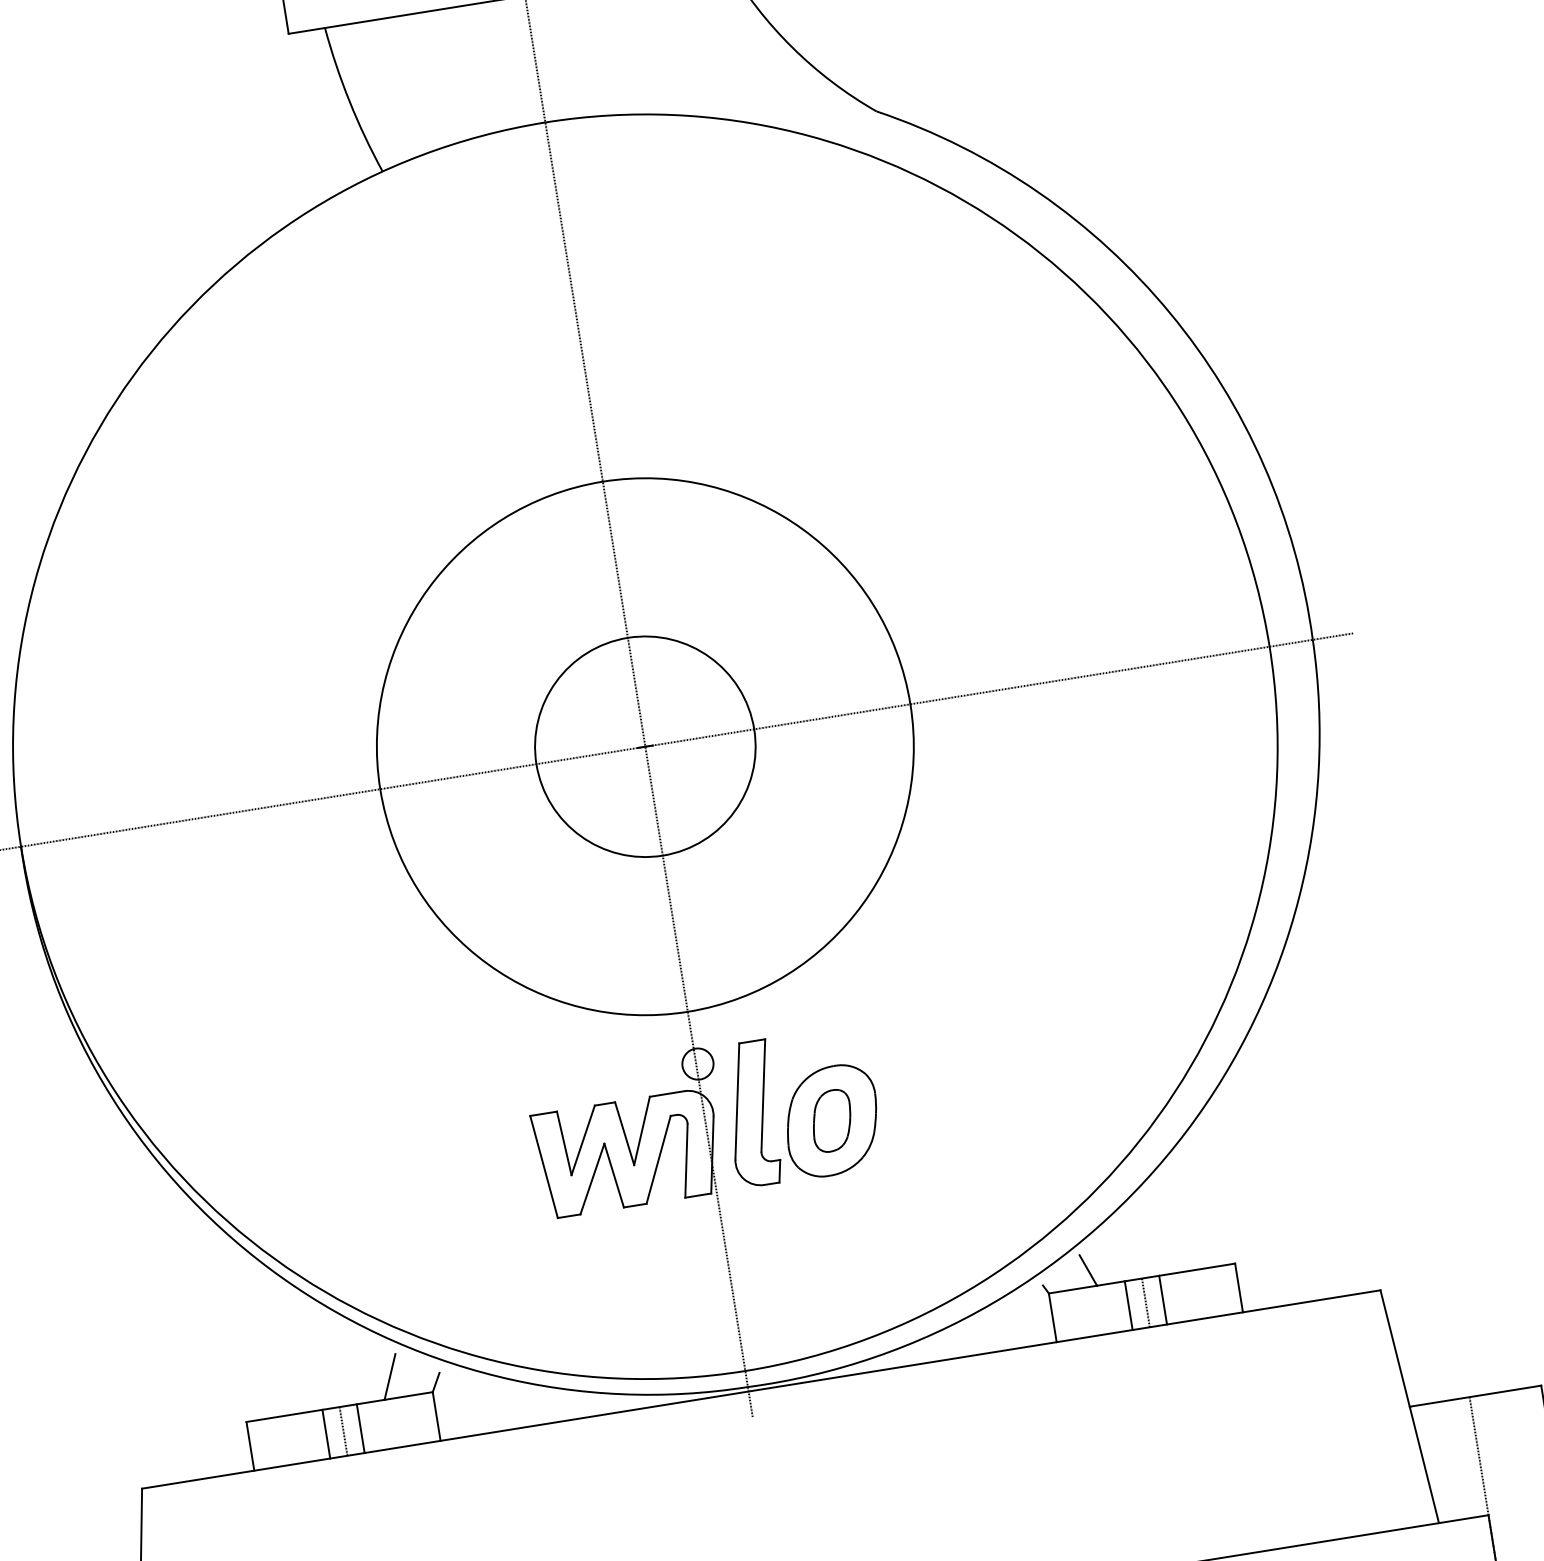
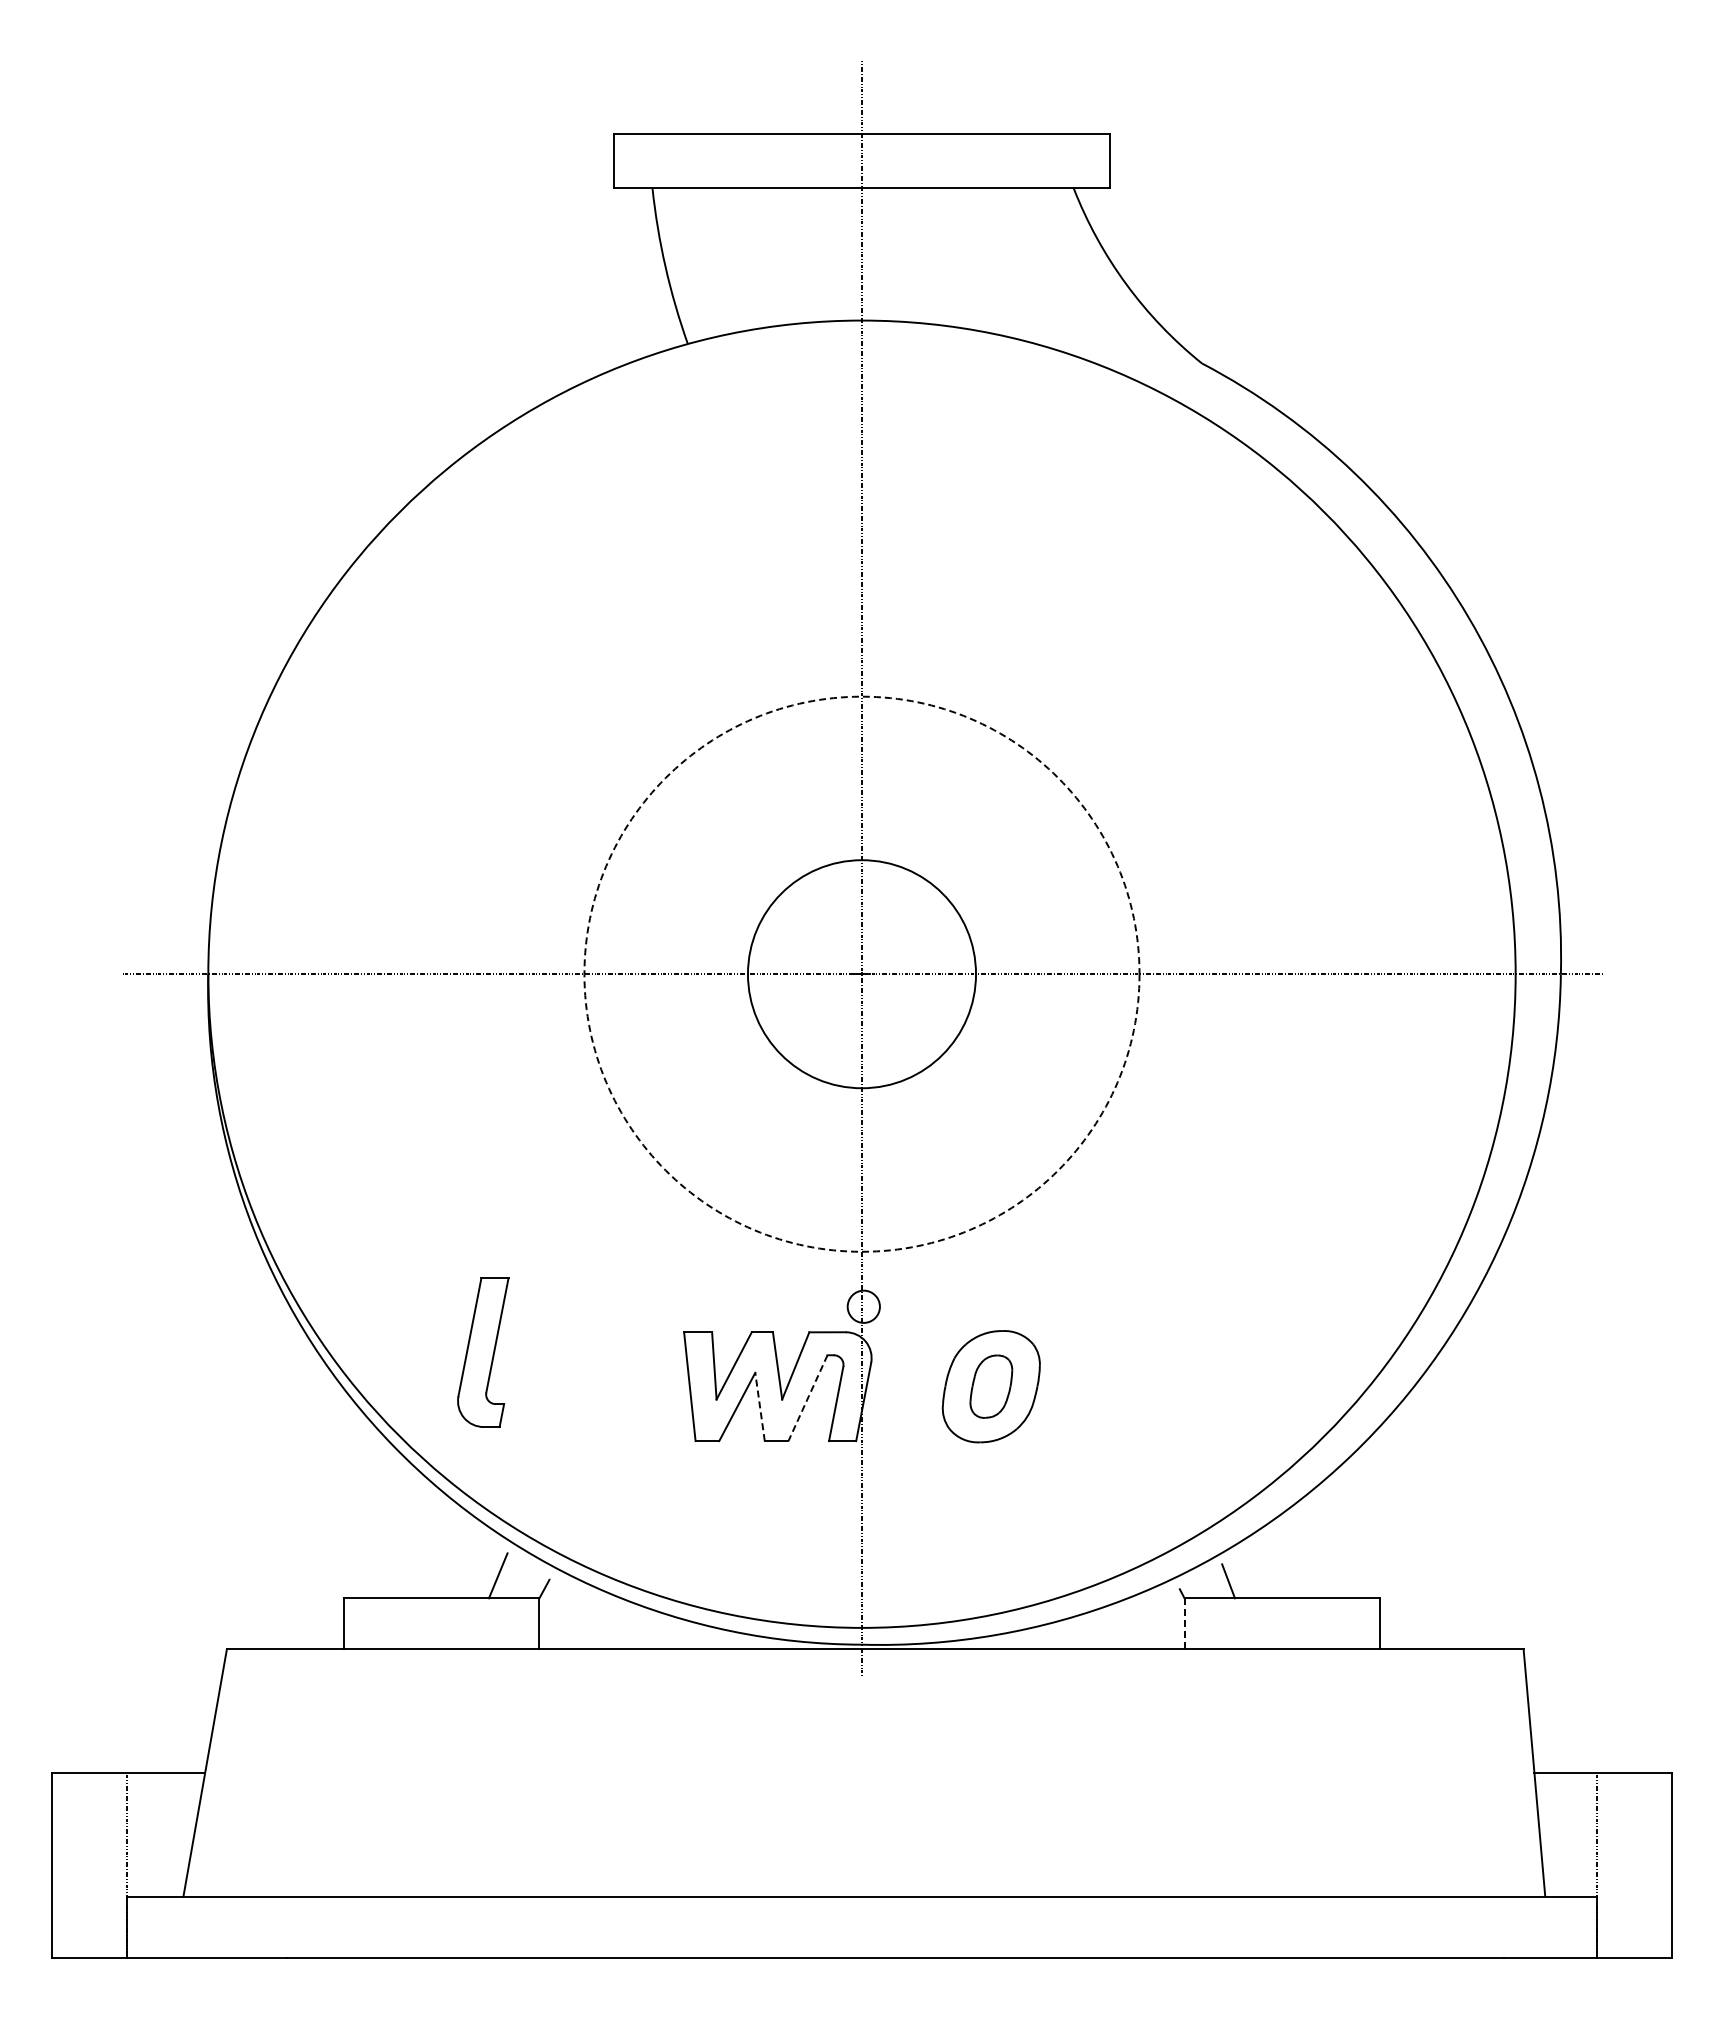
circle: (644, 746) -> (861, 973), solid -> dashed
part: (752, 1113) -> (483, 1352), moved
line: (658, 1160) -> (807, 1398), solid -> dashed
line: (613, 1175) -> (759, 1406), solid -> dashed
line: (1163, 1299) -> (1300, 1623), removed
line: (1146, 1302) -> (1282, 1623), removed
line: (1129, 1305) -> (1264, 1623), removed
line: (1052, 1317) -> (1184, 1623), solid -> dashed
line: (360, 1428) -> (459, 1623), removed
line: (343, 1431) -> (441, 1623), removed
line: (325, 1433) -> (423, 1623), removed

